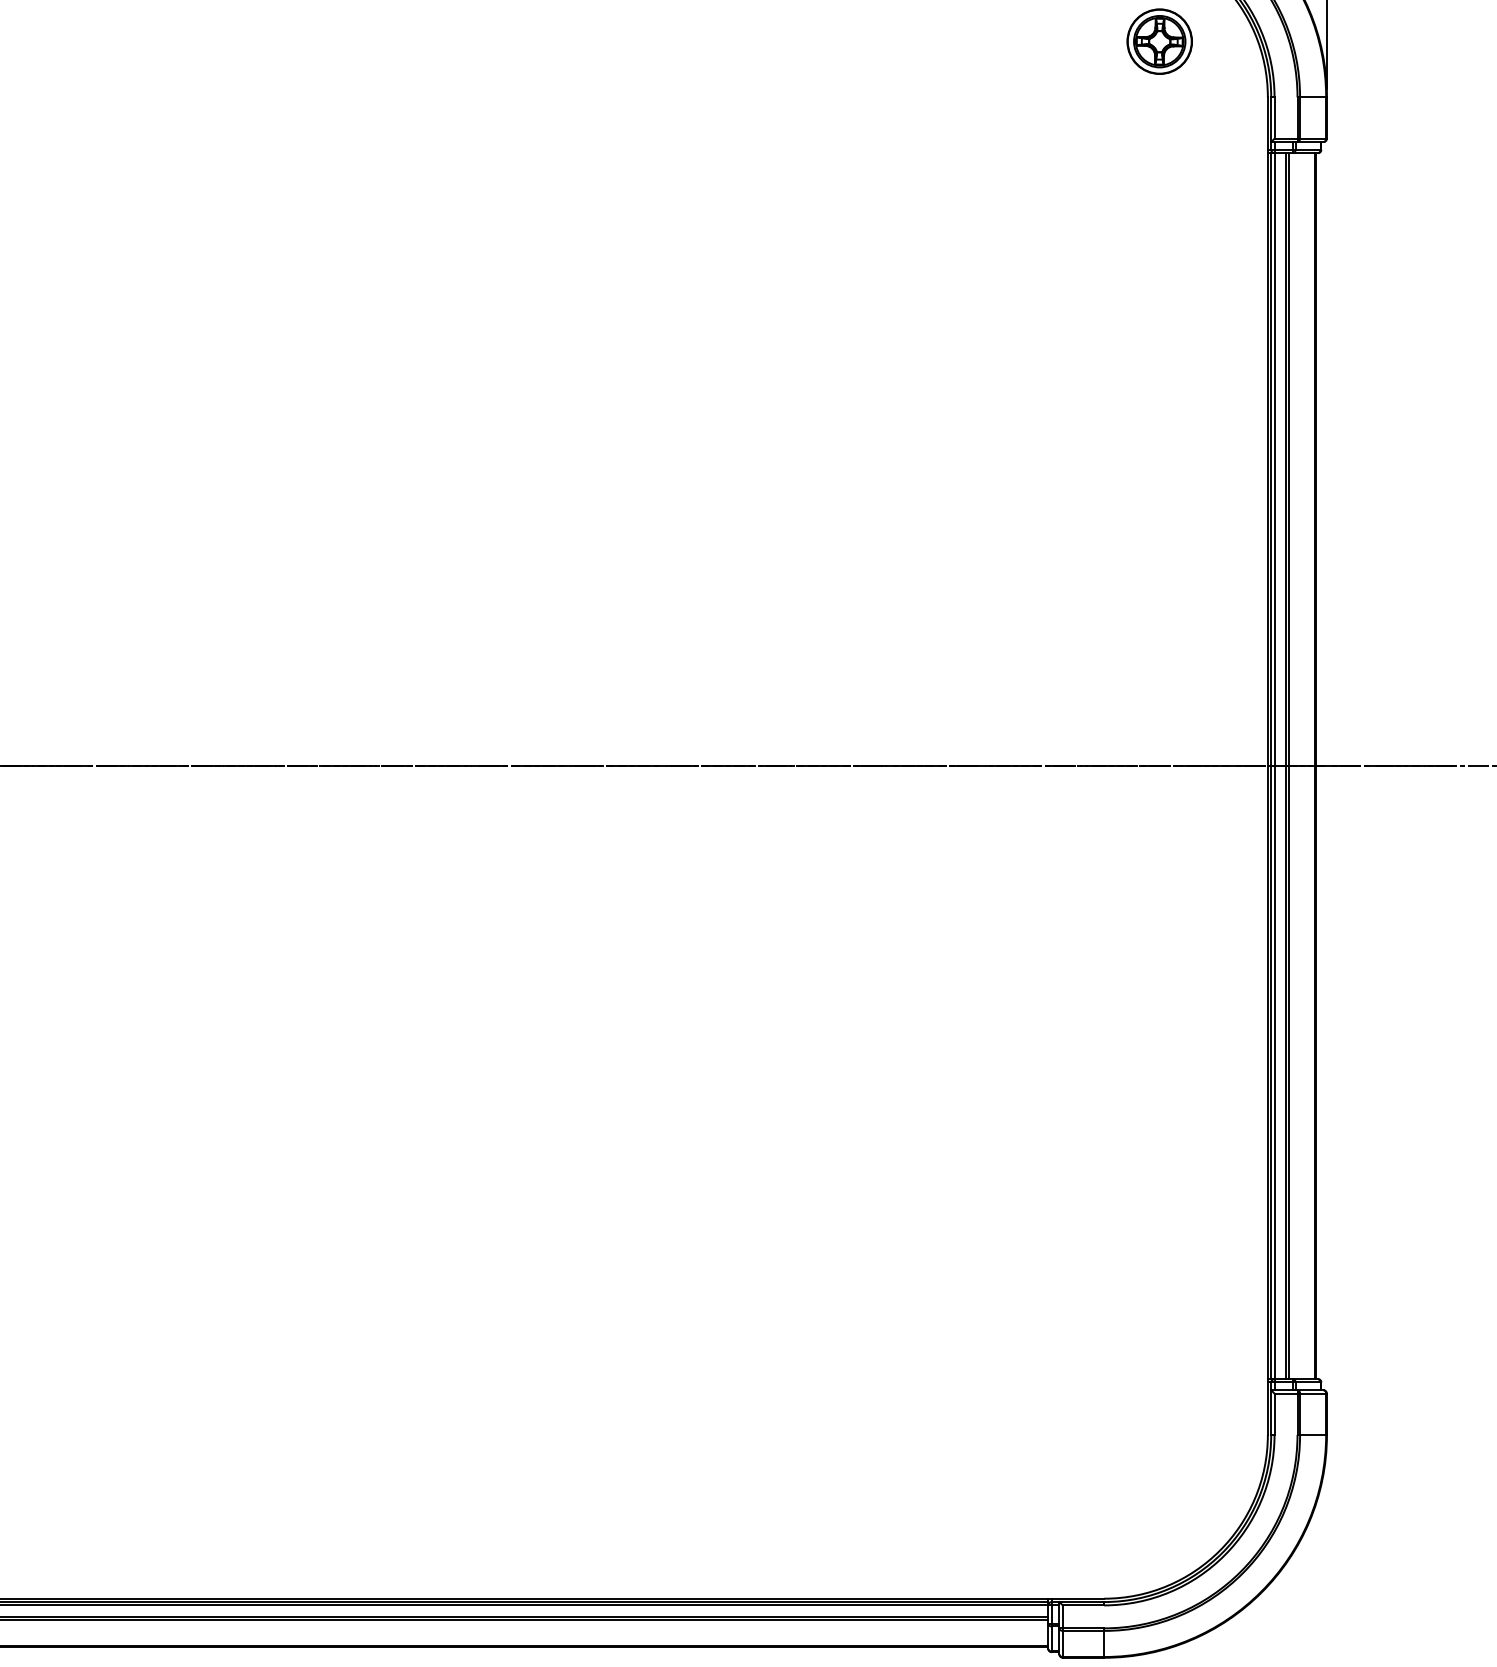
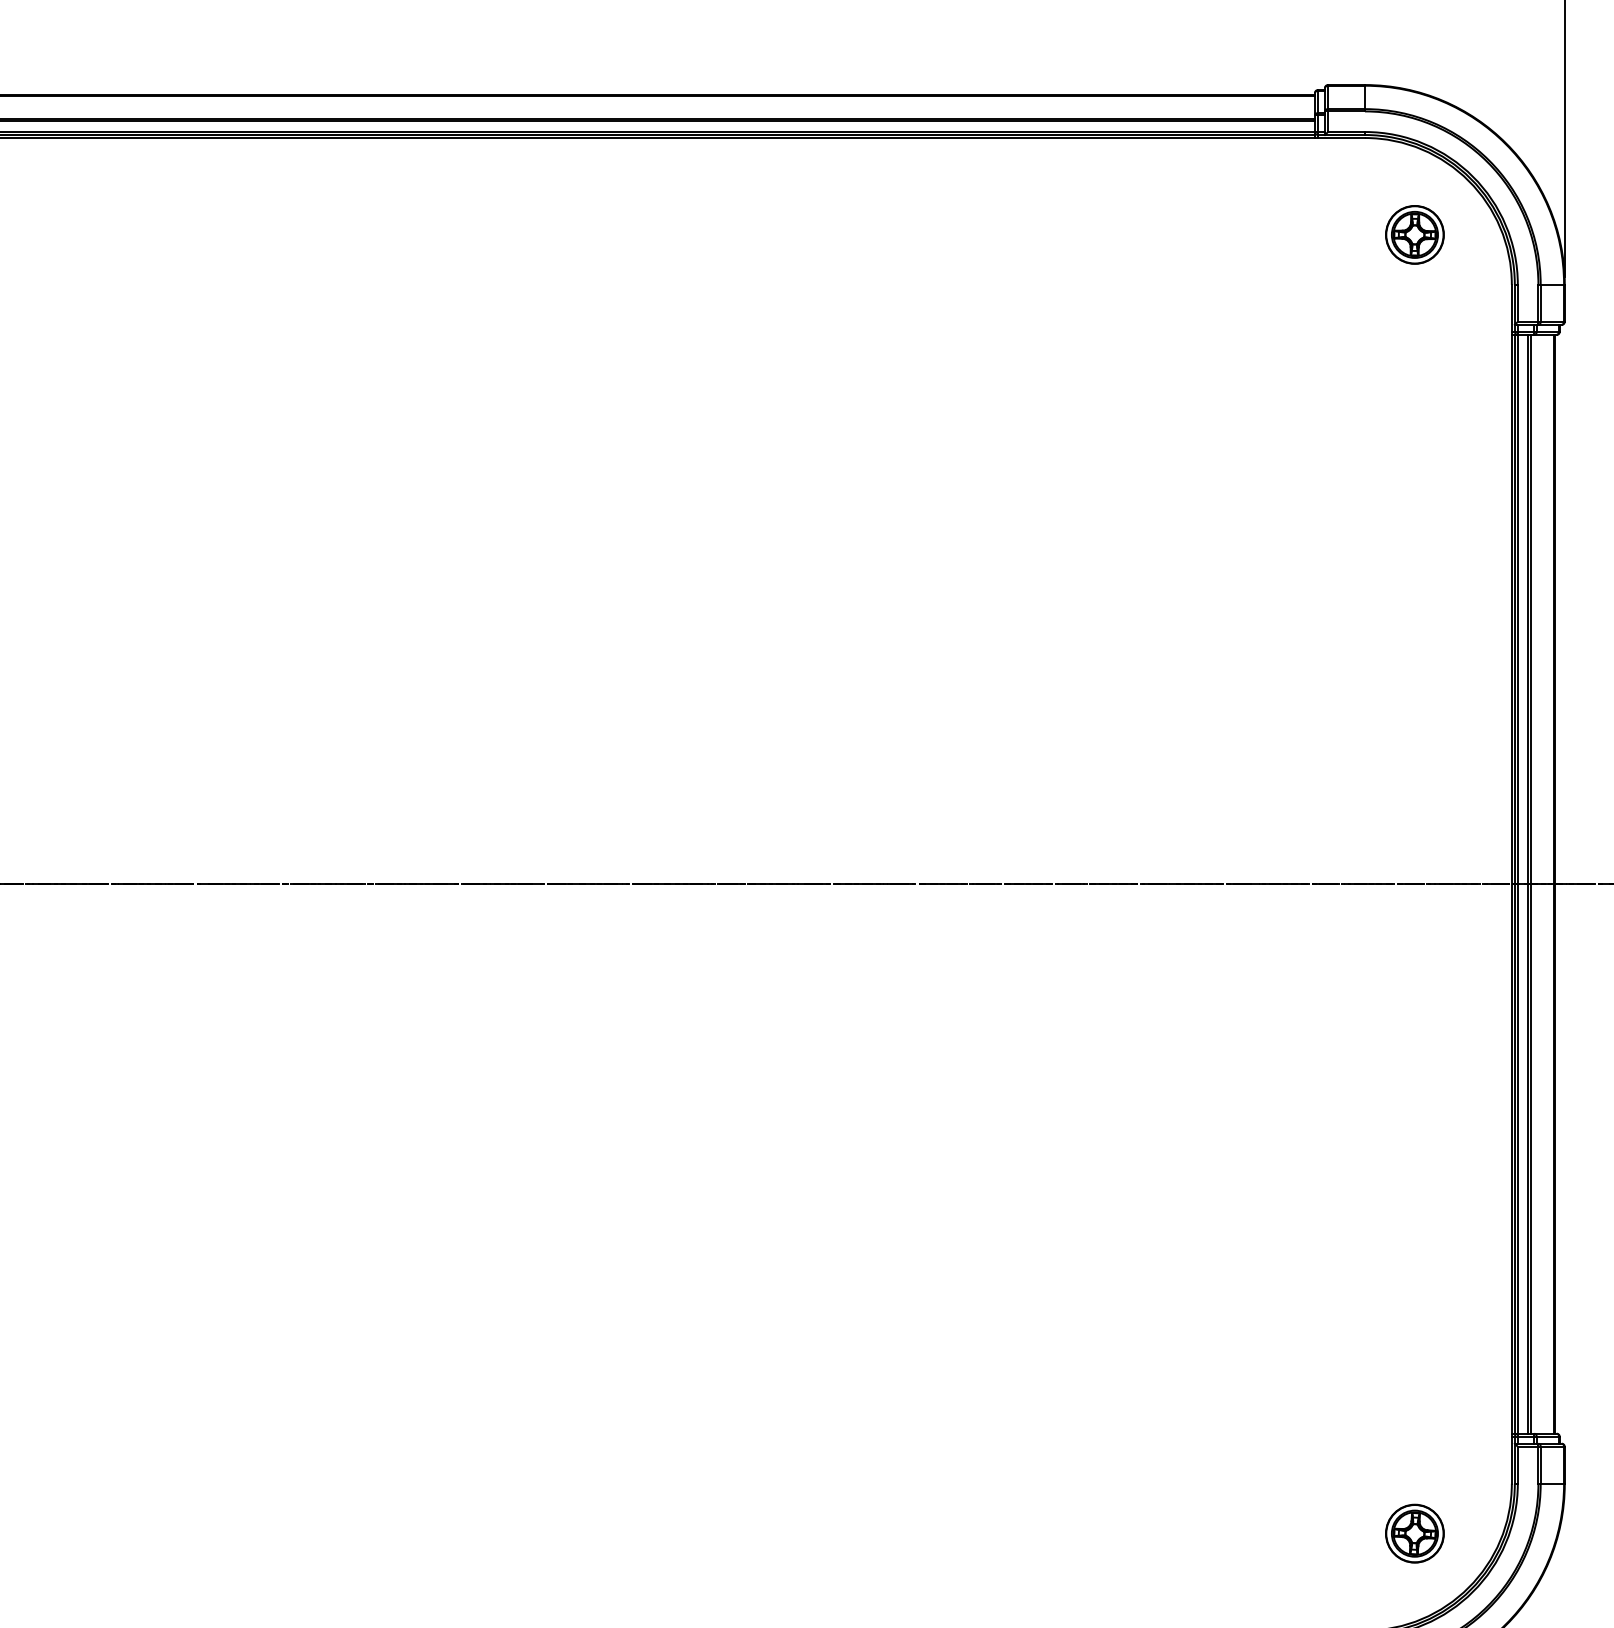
part: (1159, 1490) -> (1414, 1533), added

